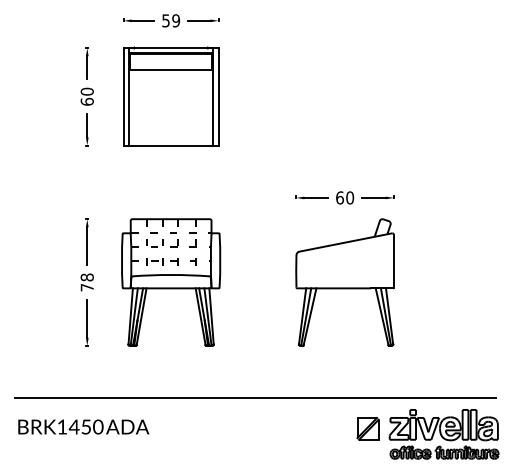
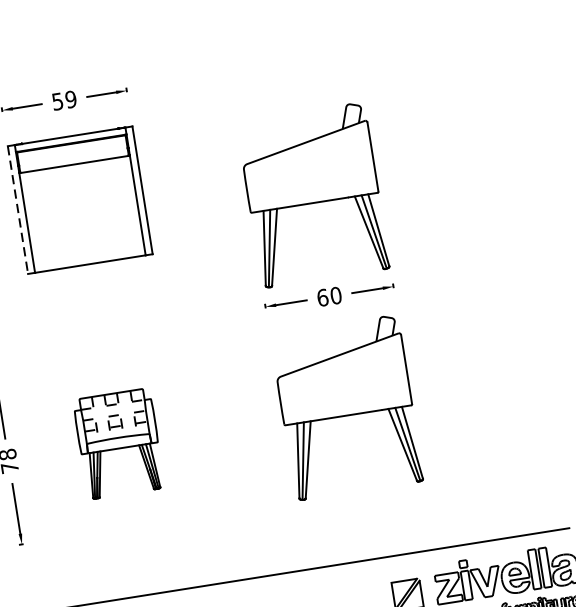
line: (123, 96) -> (17, 209), solid -> dashed
part: (344, 120) -> (312, 195), added
part: (171, 282) -> (119, 443), size x0.6

